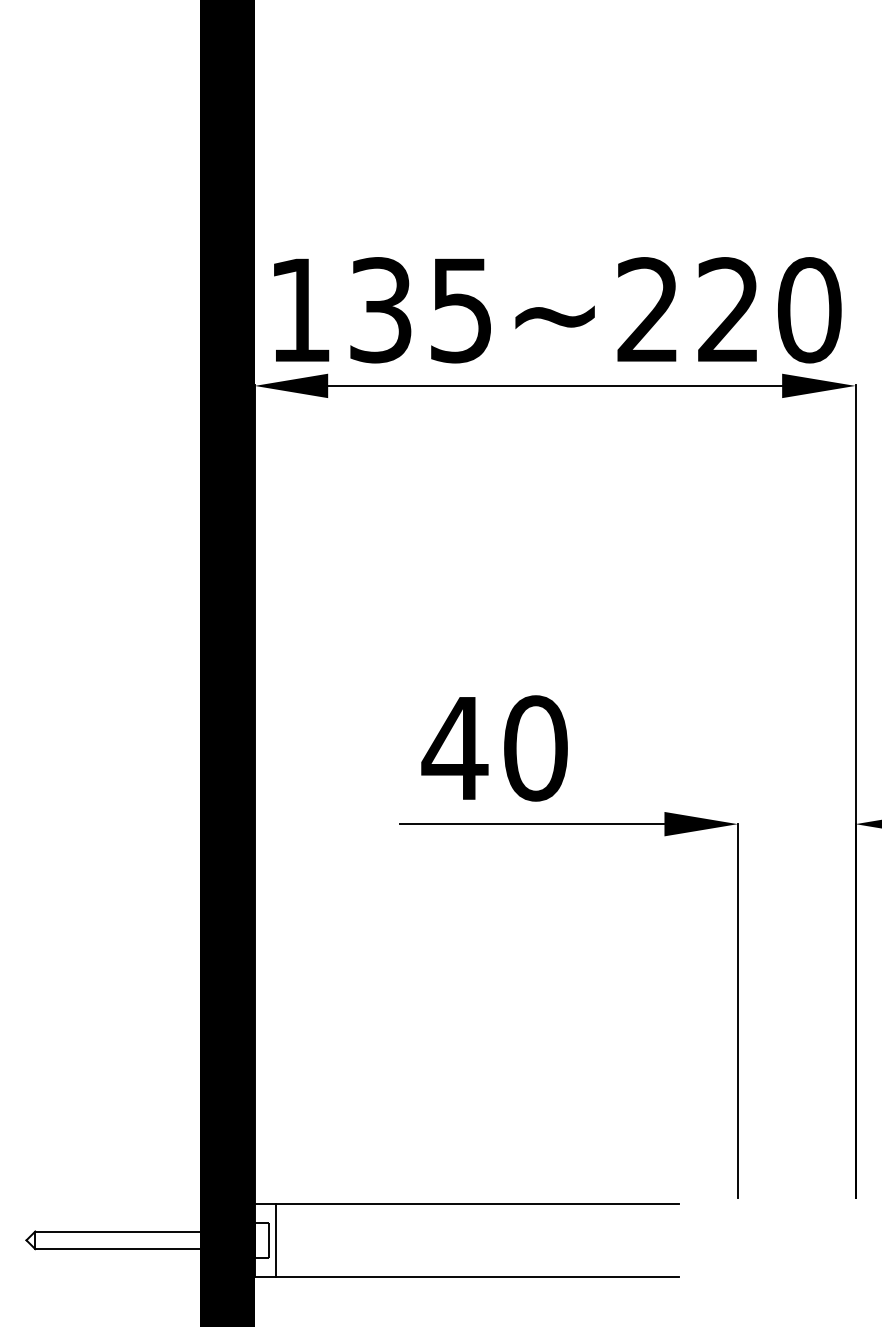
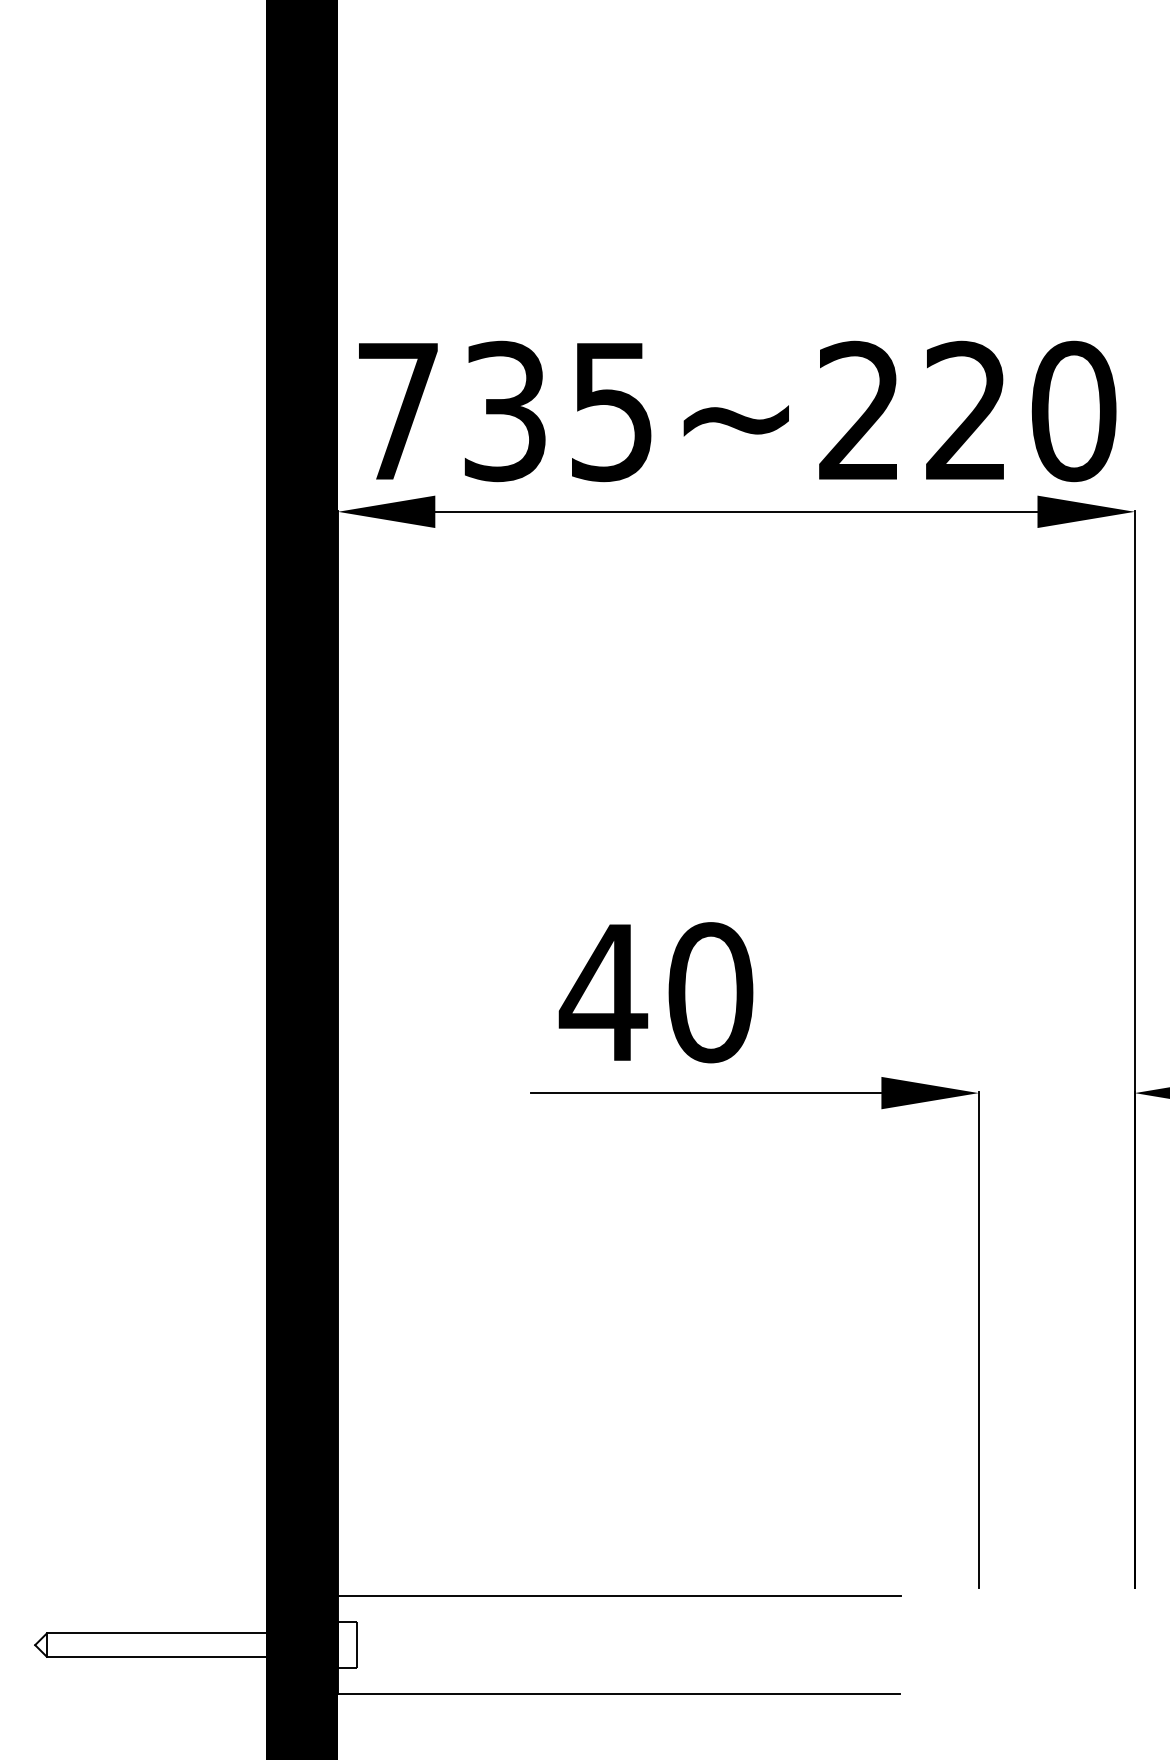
text: (300, 310) -> (398, 411), 135~220 -> 735~220
line: (275, 1239) -> (365, 1644), removed

